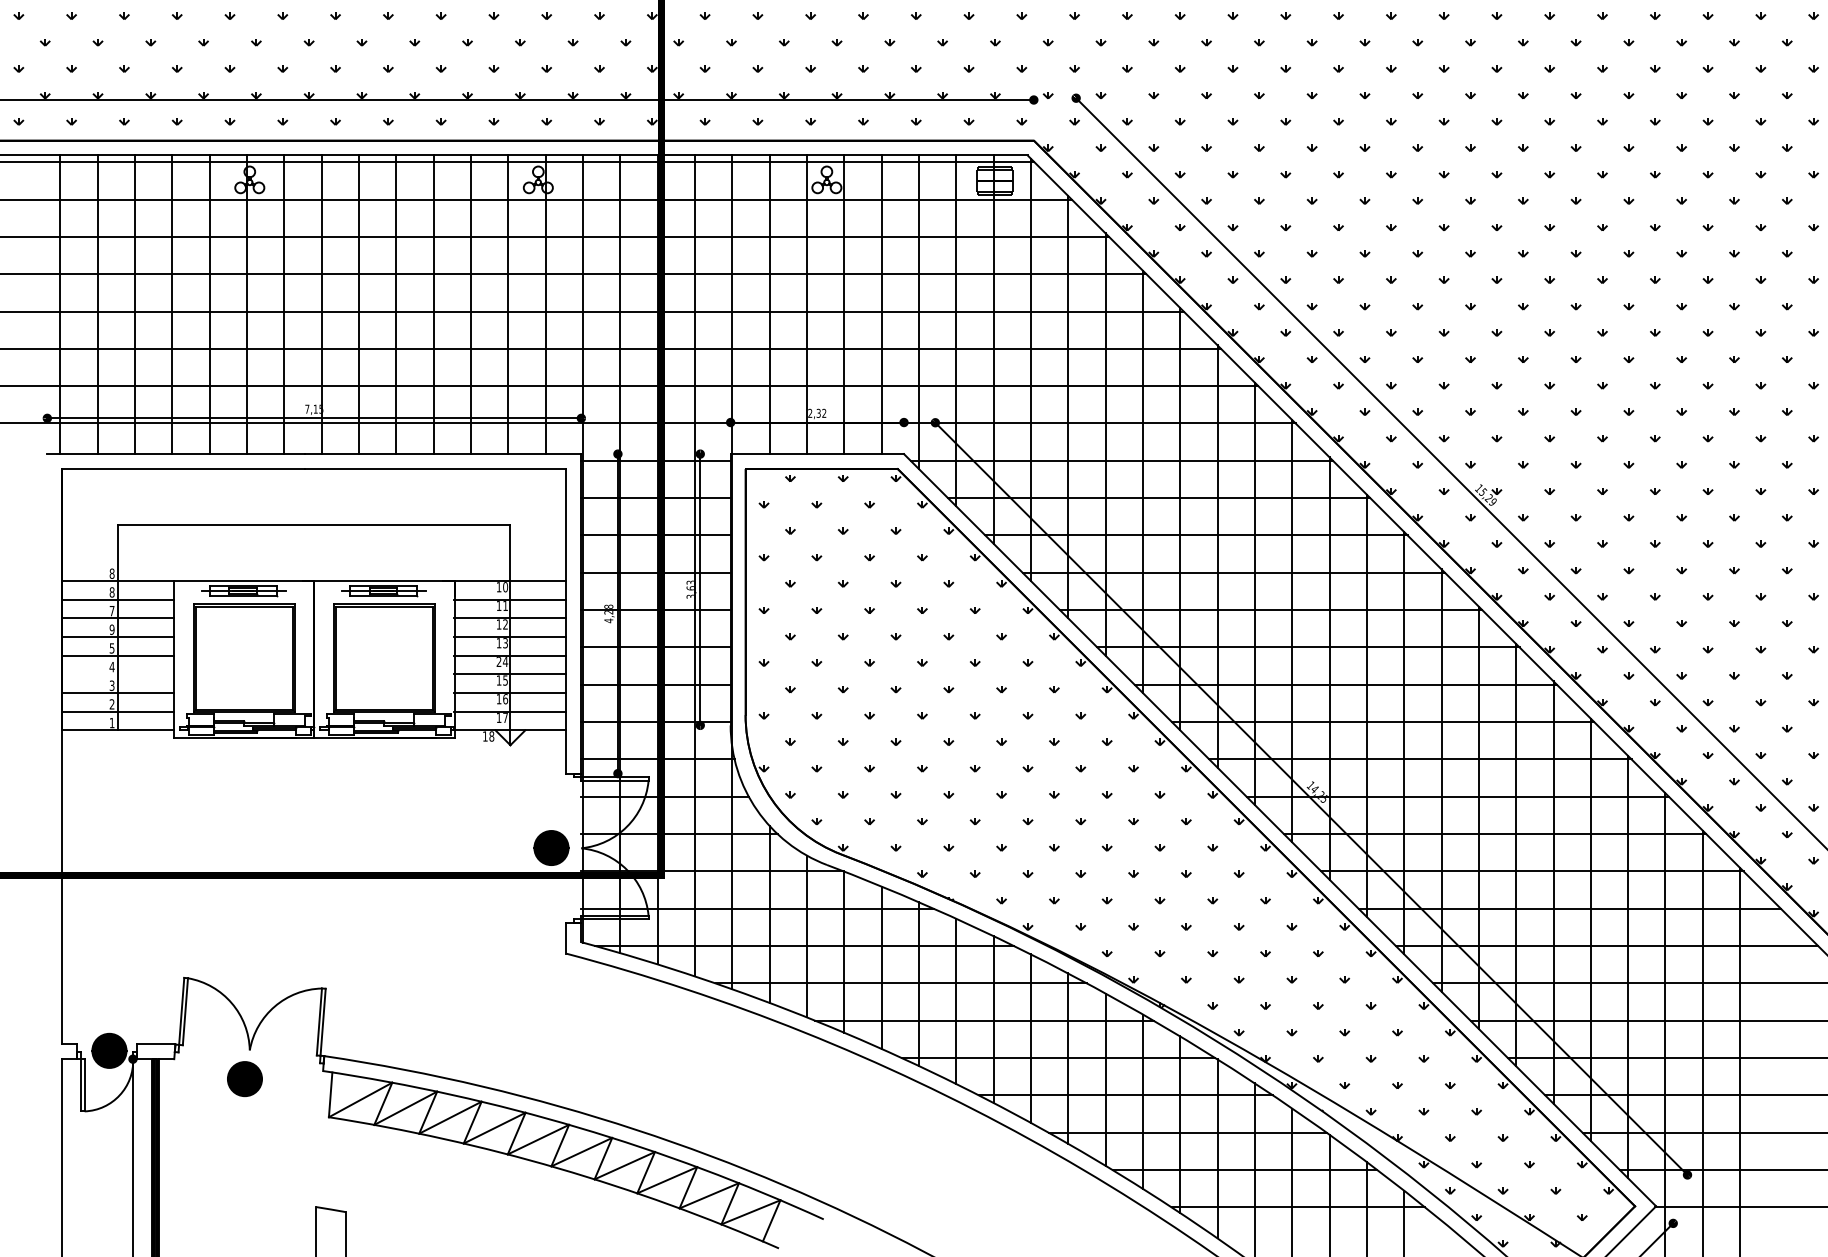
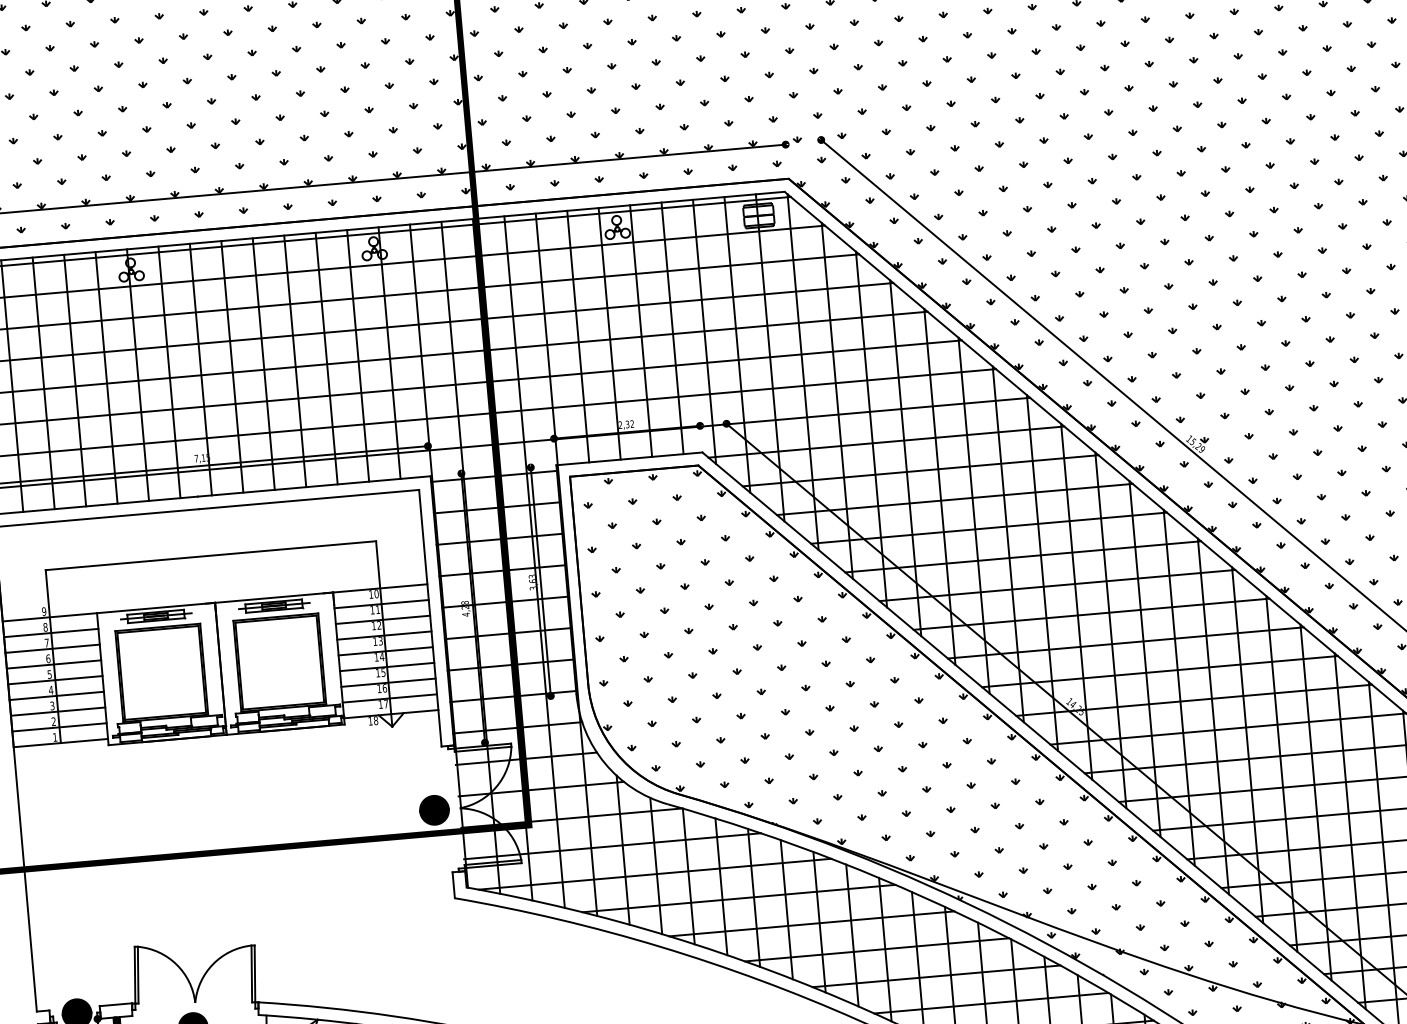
text: (111, 573) -> (43, 611), 8 -> 9
text: (111, 629) -> (47, 658), 9 -> 6
text: (498, 661) -> (376, 657), 24 -> 14
line: (118, 674) -> (56, 696), added

